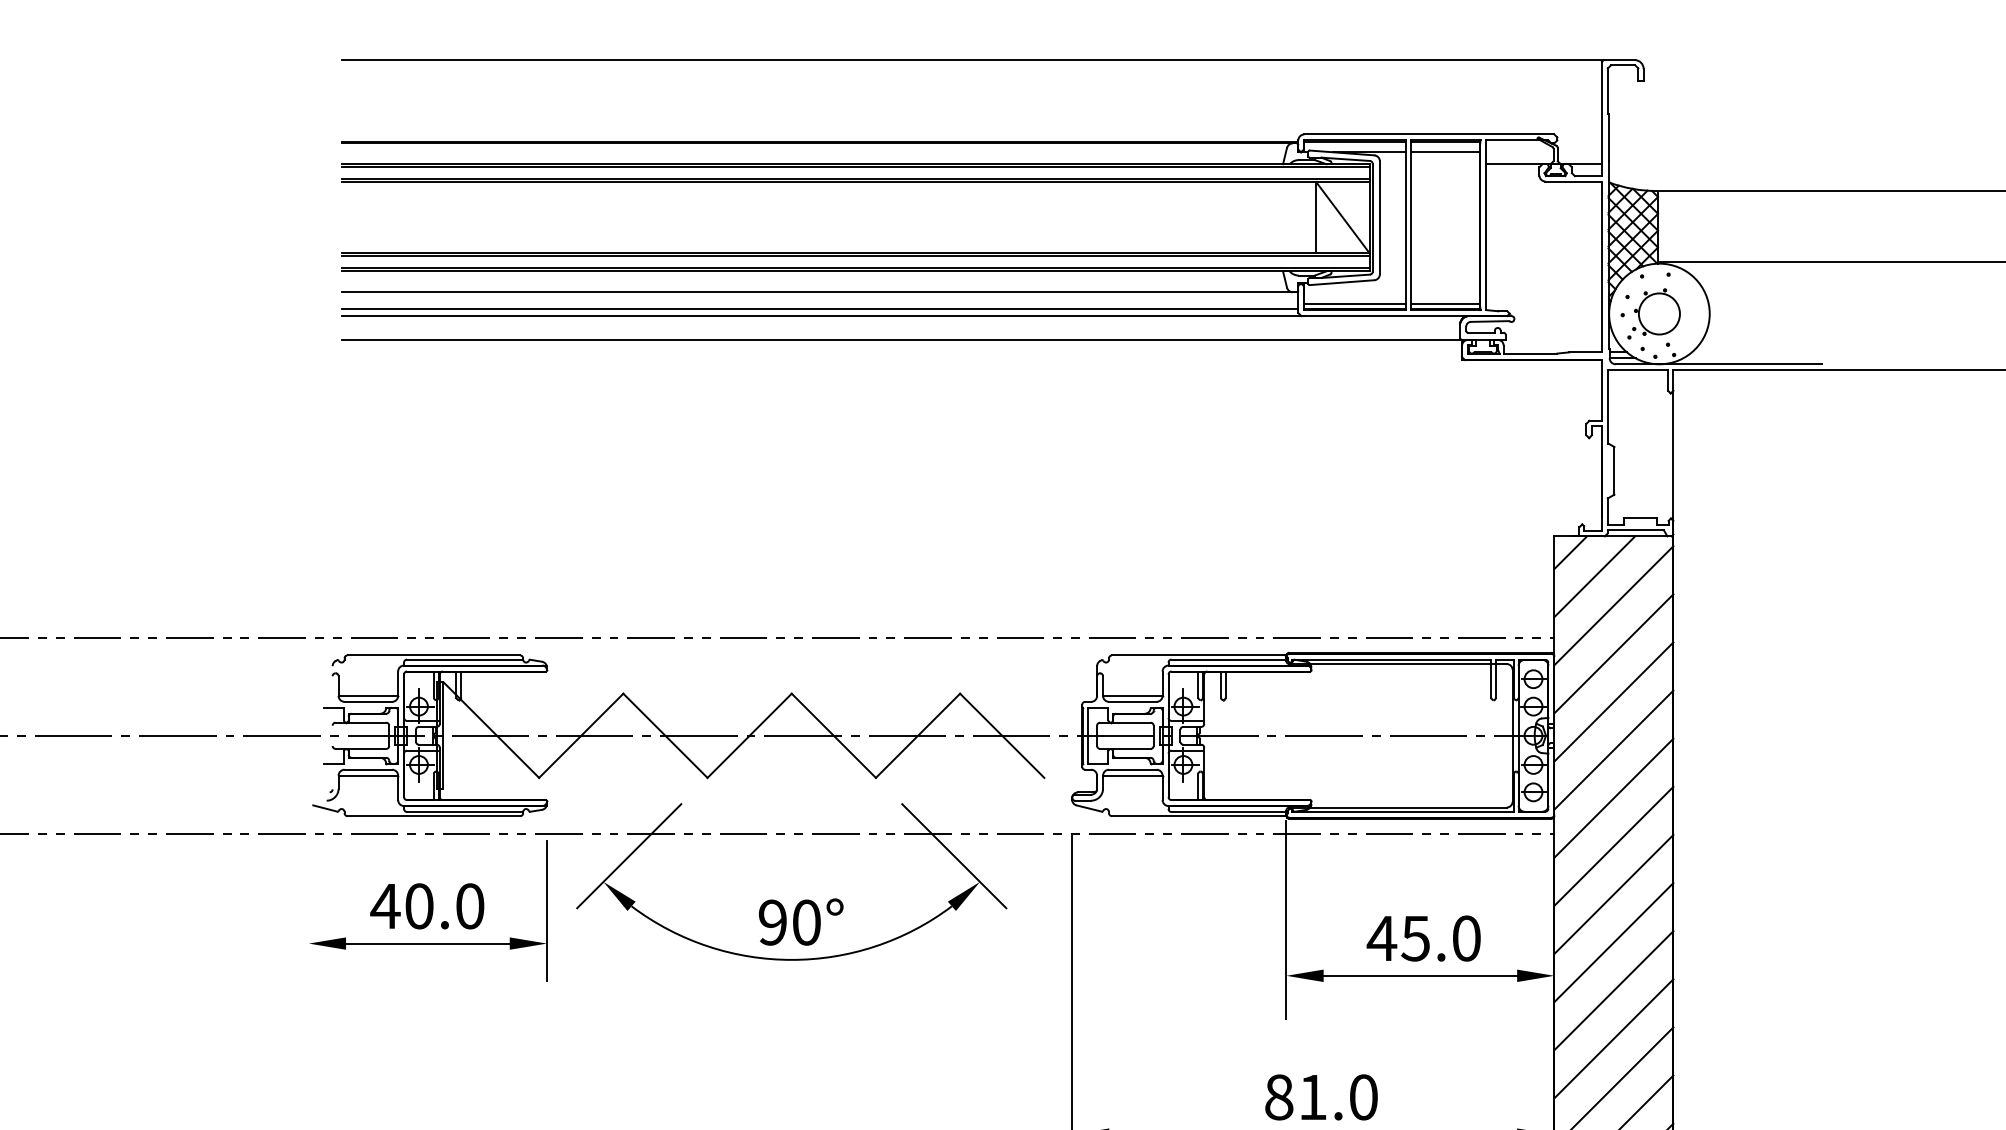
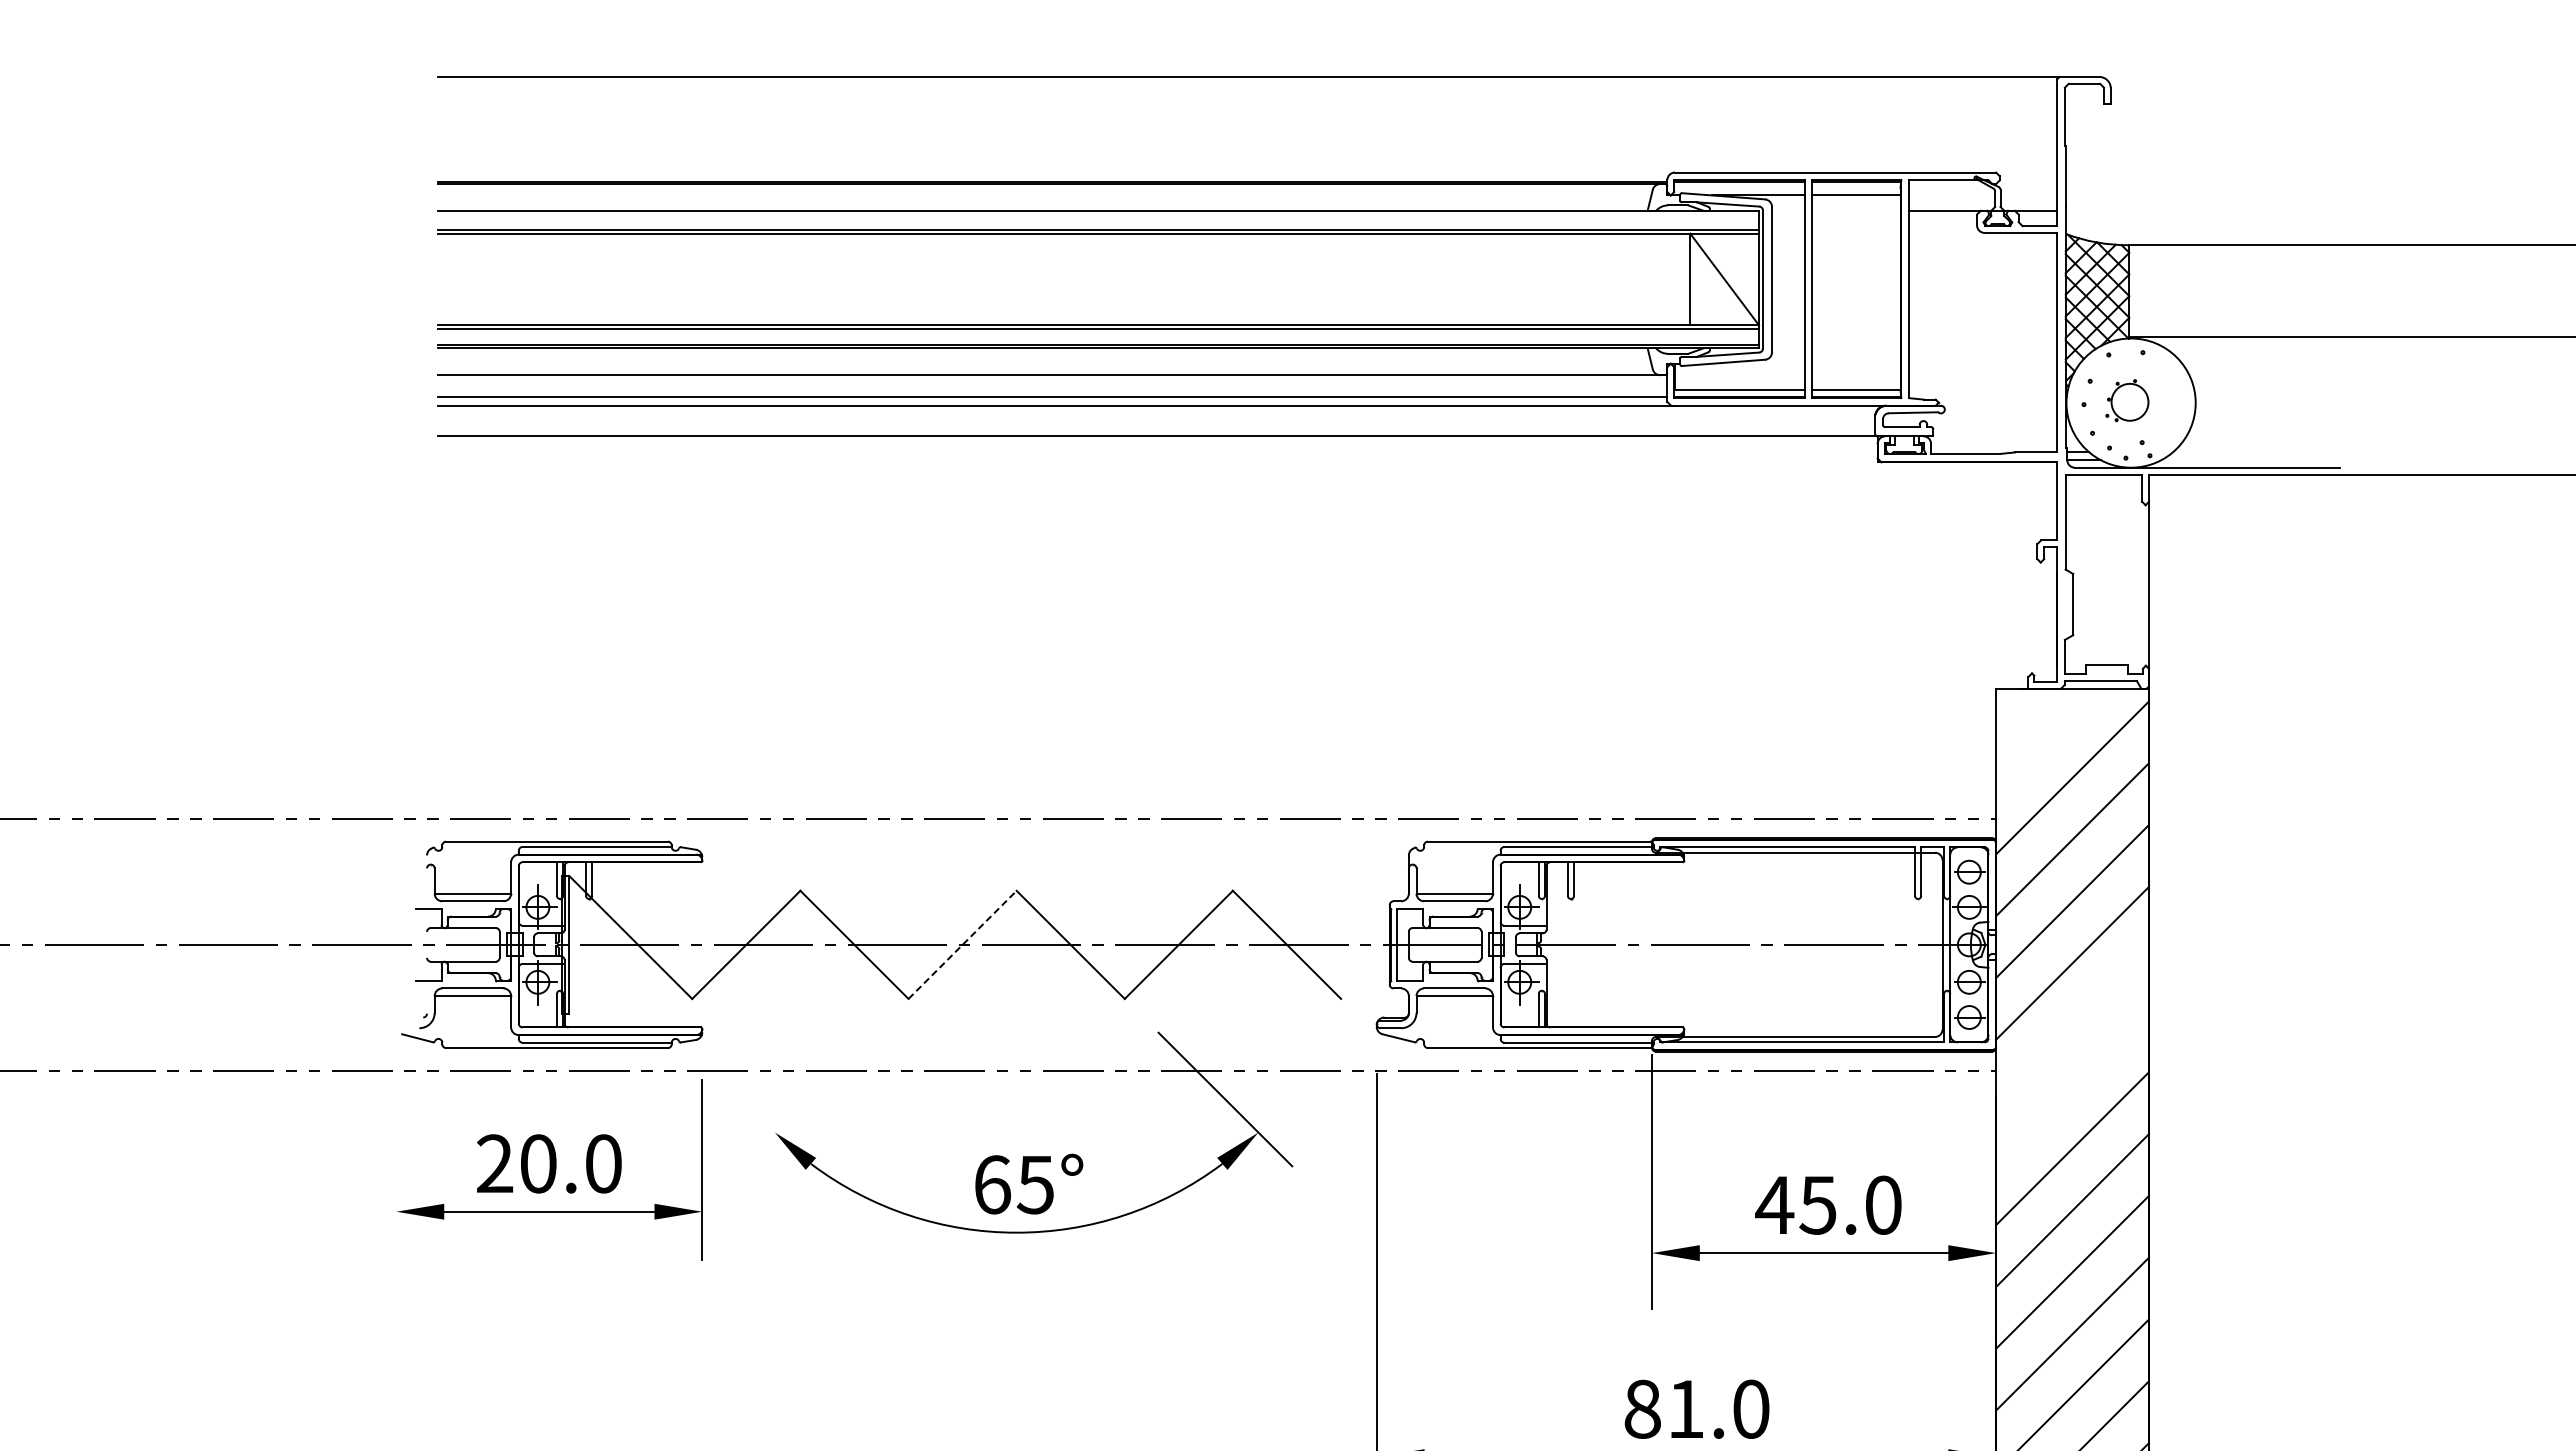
line: (855, 167) -> (1098, 214), removed
part: (1656, 311) -> (2127, 400), size x0.7
line: (1570, 552) -> (2017, 709), removed
line: (1594, 576) -> (2047, 740), removed
line: (749, 735) -> (962, 944), solid -> dashed
line: (1613, 797) -> (2072, 1024), removed
line: (1613, 846) -> (2072, 1086), removed
line: (628, 856) -> (807, 1099), removed
text: (385, 906) -> (494, 1163), 40.0 -> 20.0
text: (789, 922) -> (1013, 1184), 90° -> 65°

